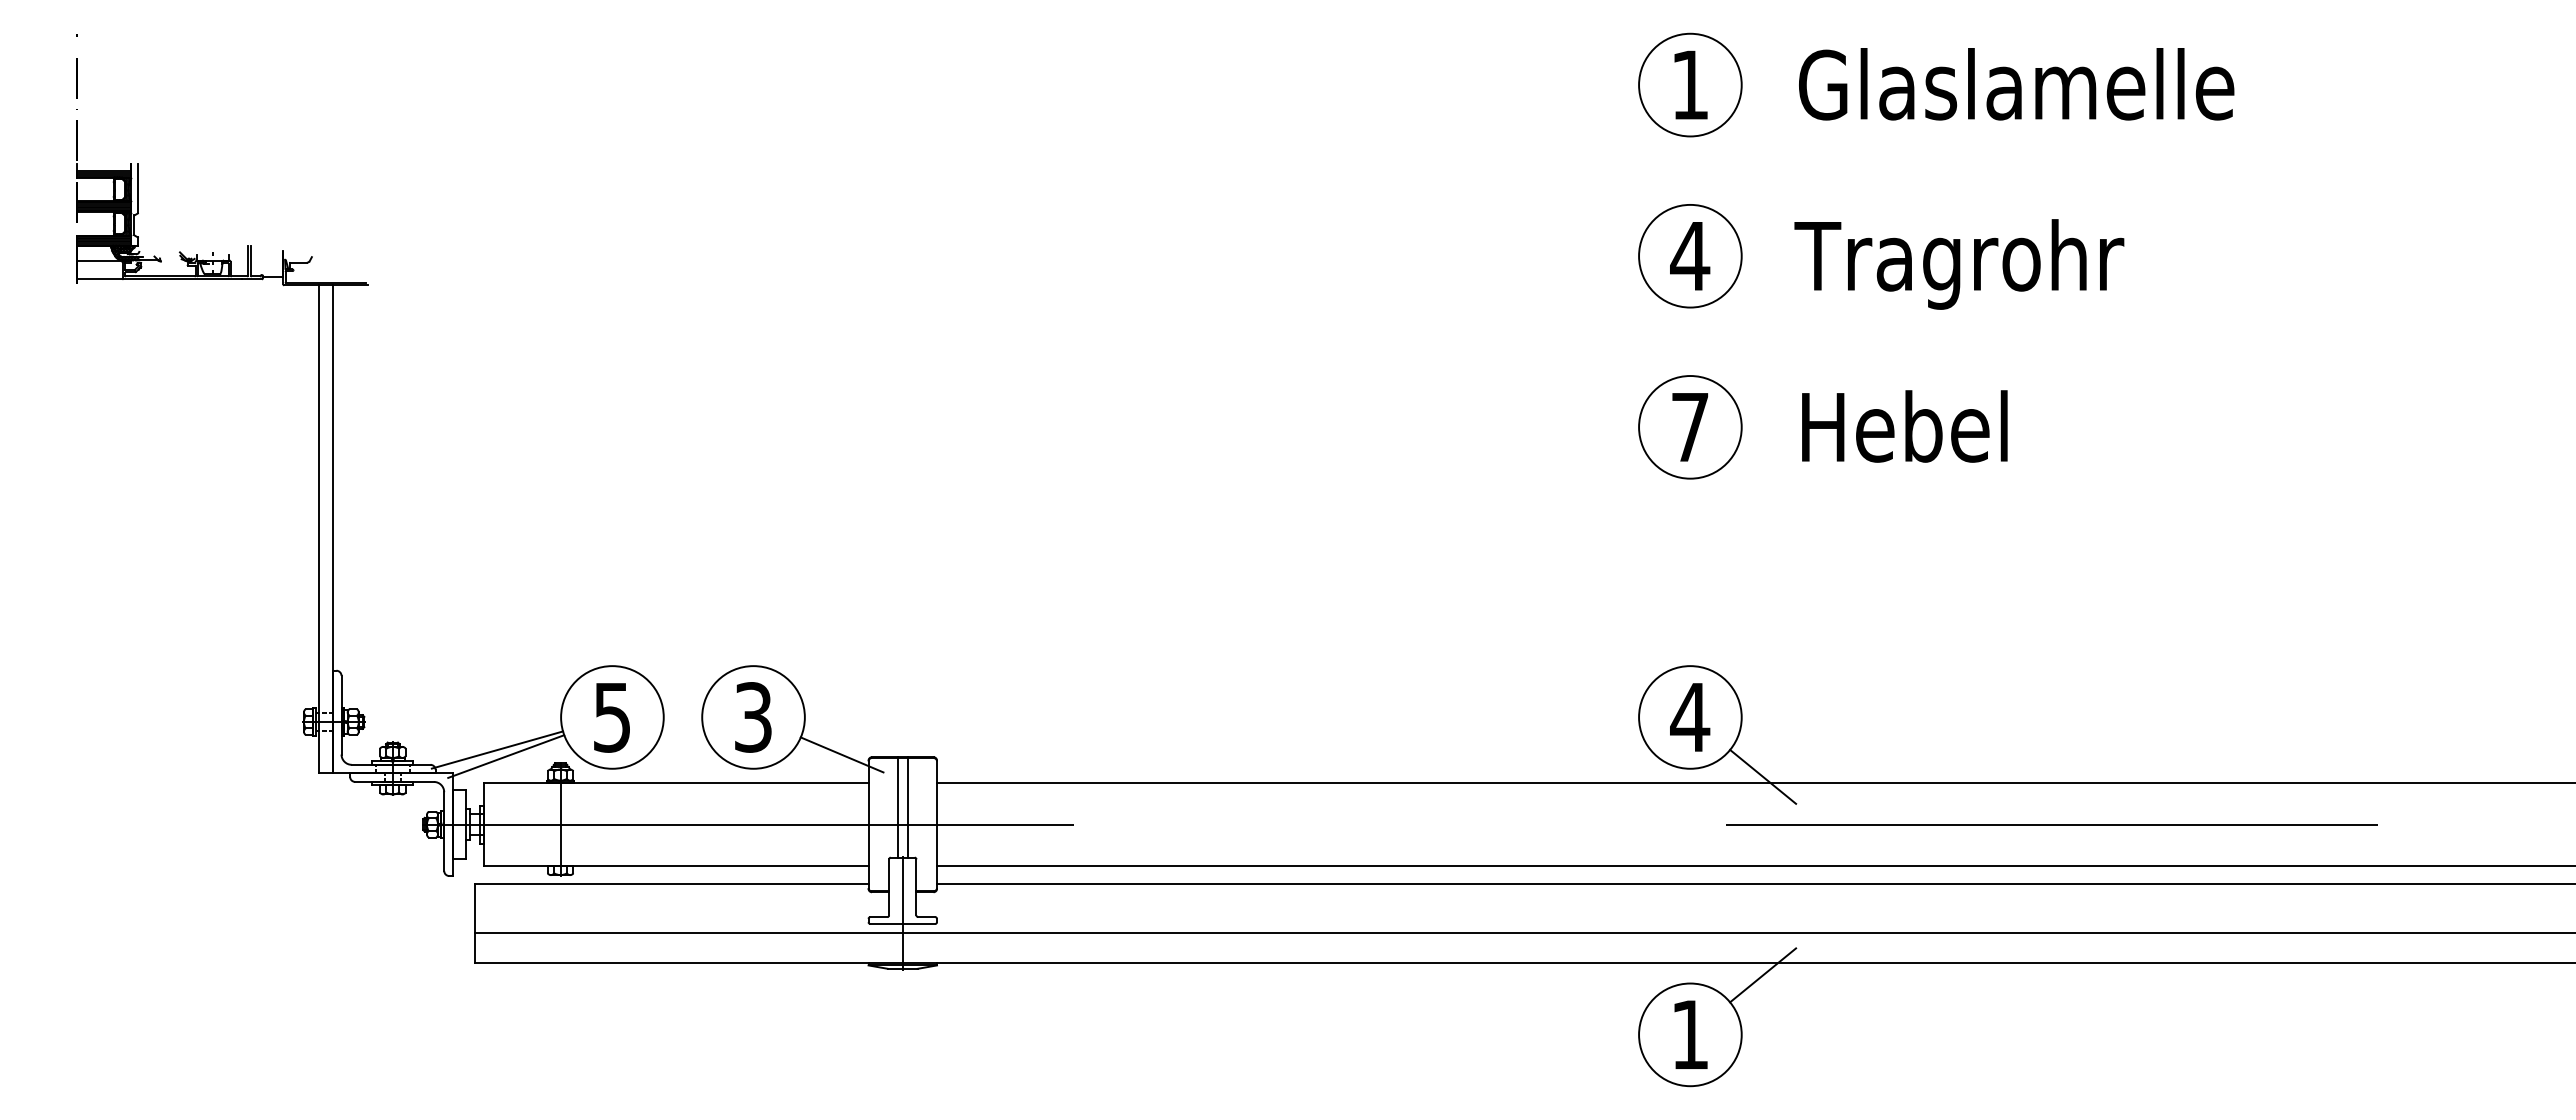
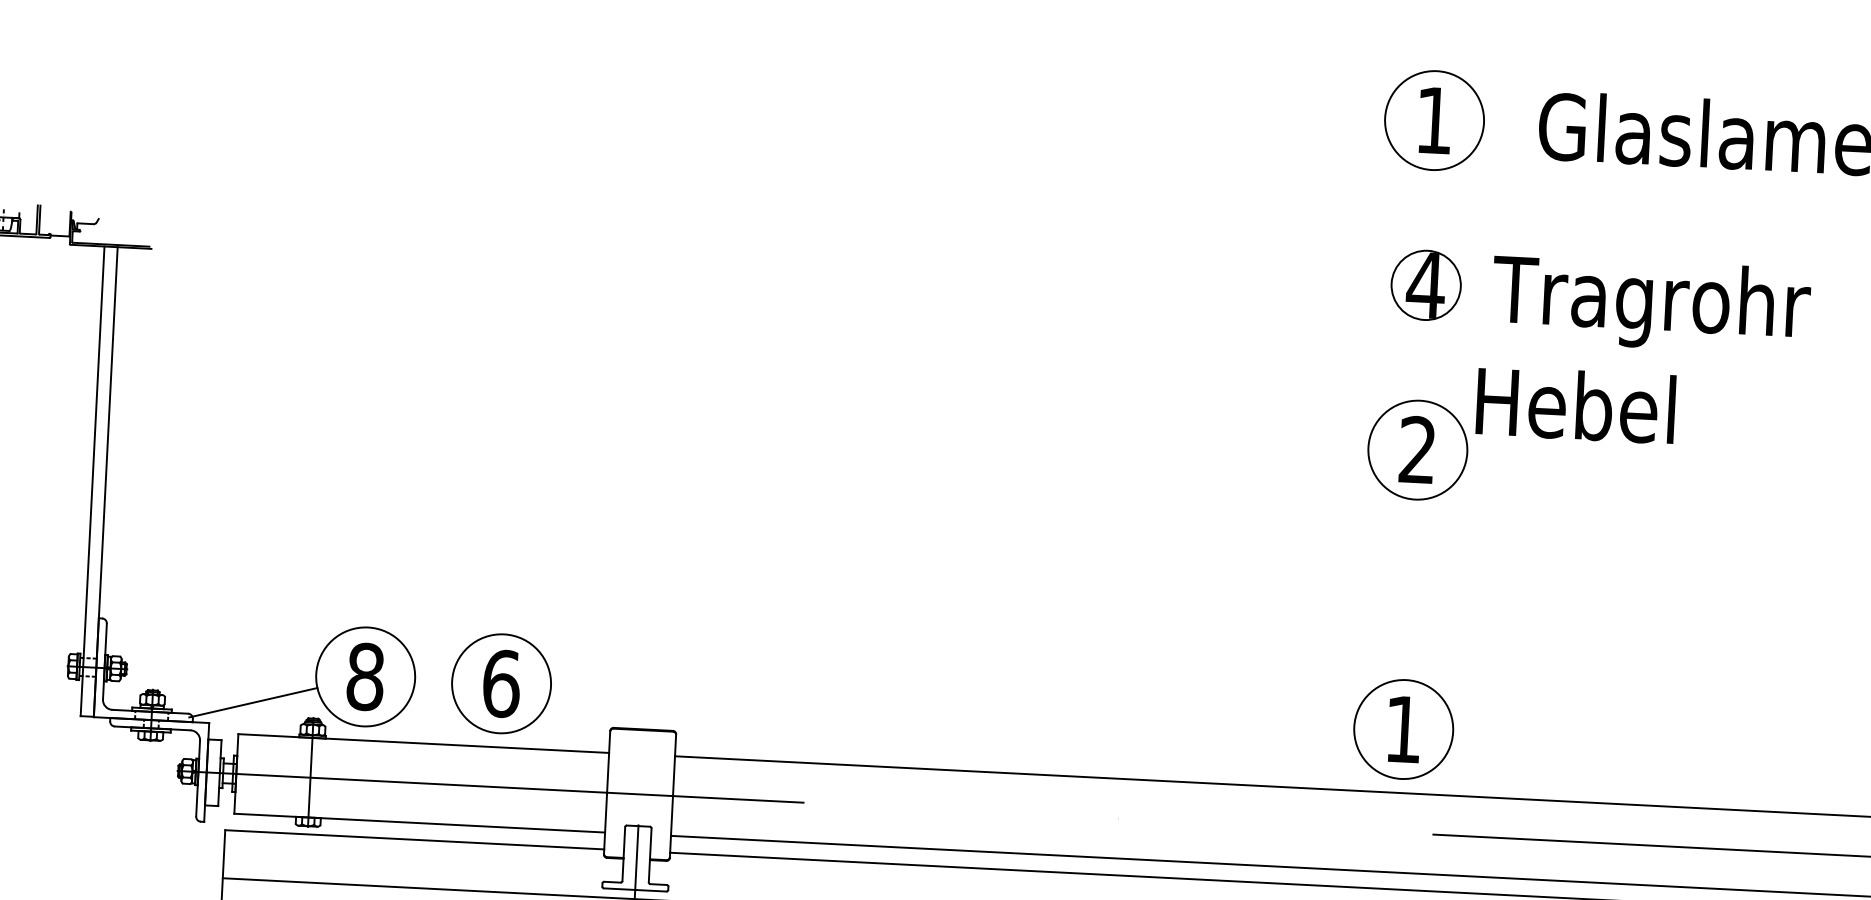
circle: (1690, 255) -> (1426, 284), size x0.7
text: (1959, 264) -> (1651, 304), moved
text: (1689, 426) -> (1417, 449), 7 -> 2
text: (1904, 426) -> (1575, 405), moved
text: (612, 717) -> (365, 676), 5 -> 8
text: (753, 717) -> (501, 683), 3 -> 6
text: (1690, 717) -> (1403, 729), 4 -> 1
line: (841, 754) -> (584, 723), removed
line: (506, 756) -> (261, 709), removed
line: (1763, 776) -> (1471, 789), removed
line: (897, 807) -> (635, 777), removed
line: (907, 807) -> (645, 778), removed

